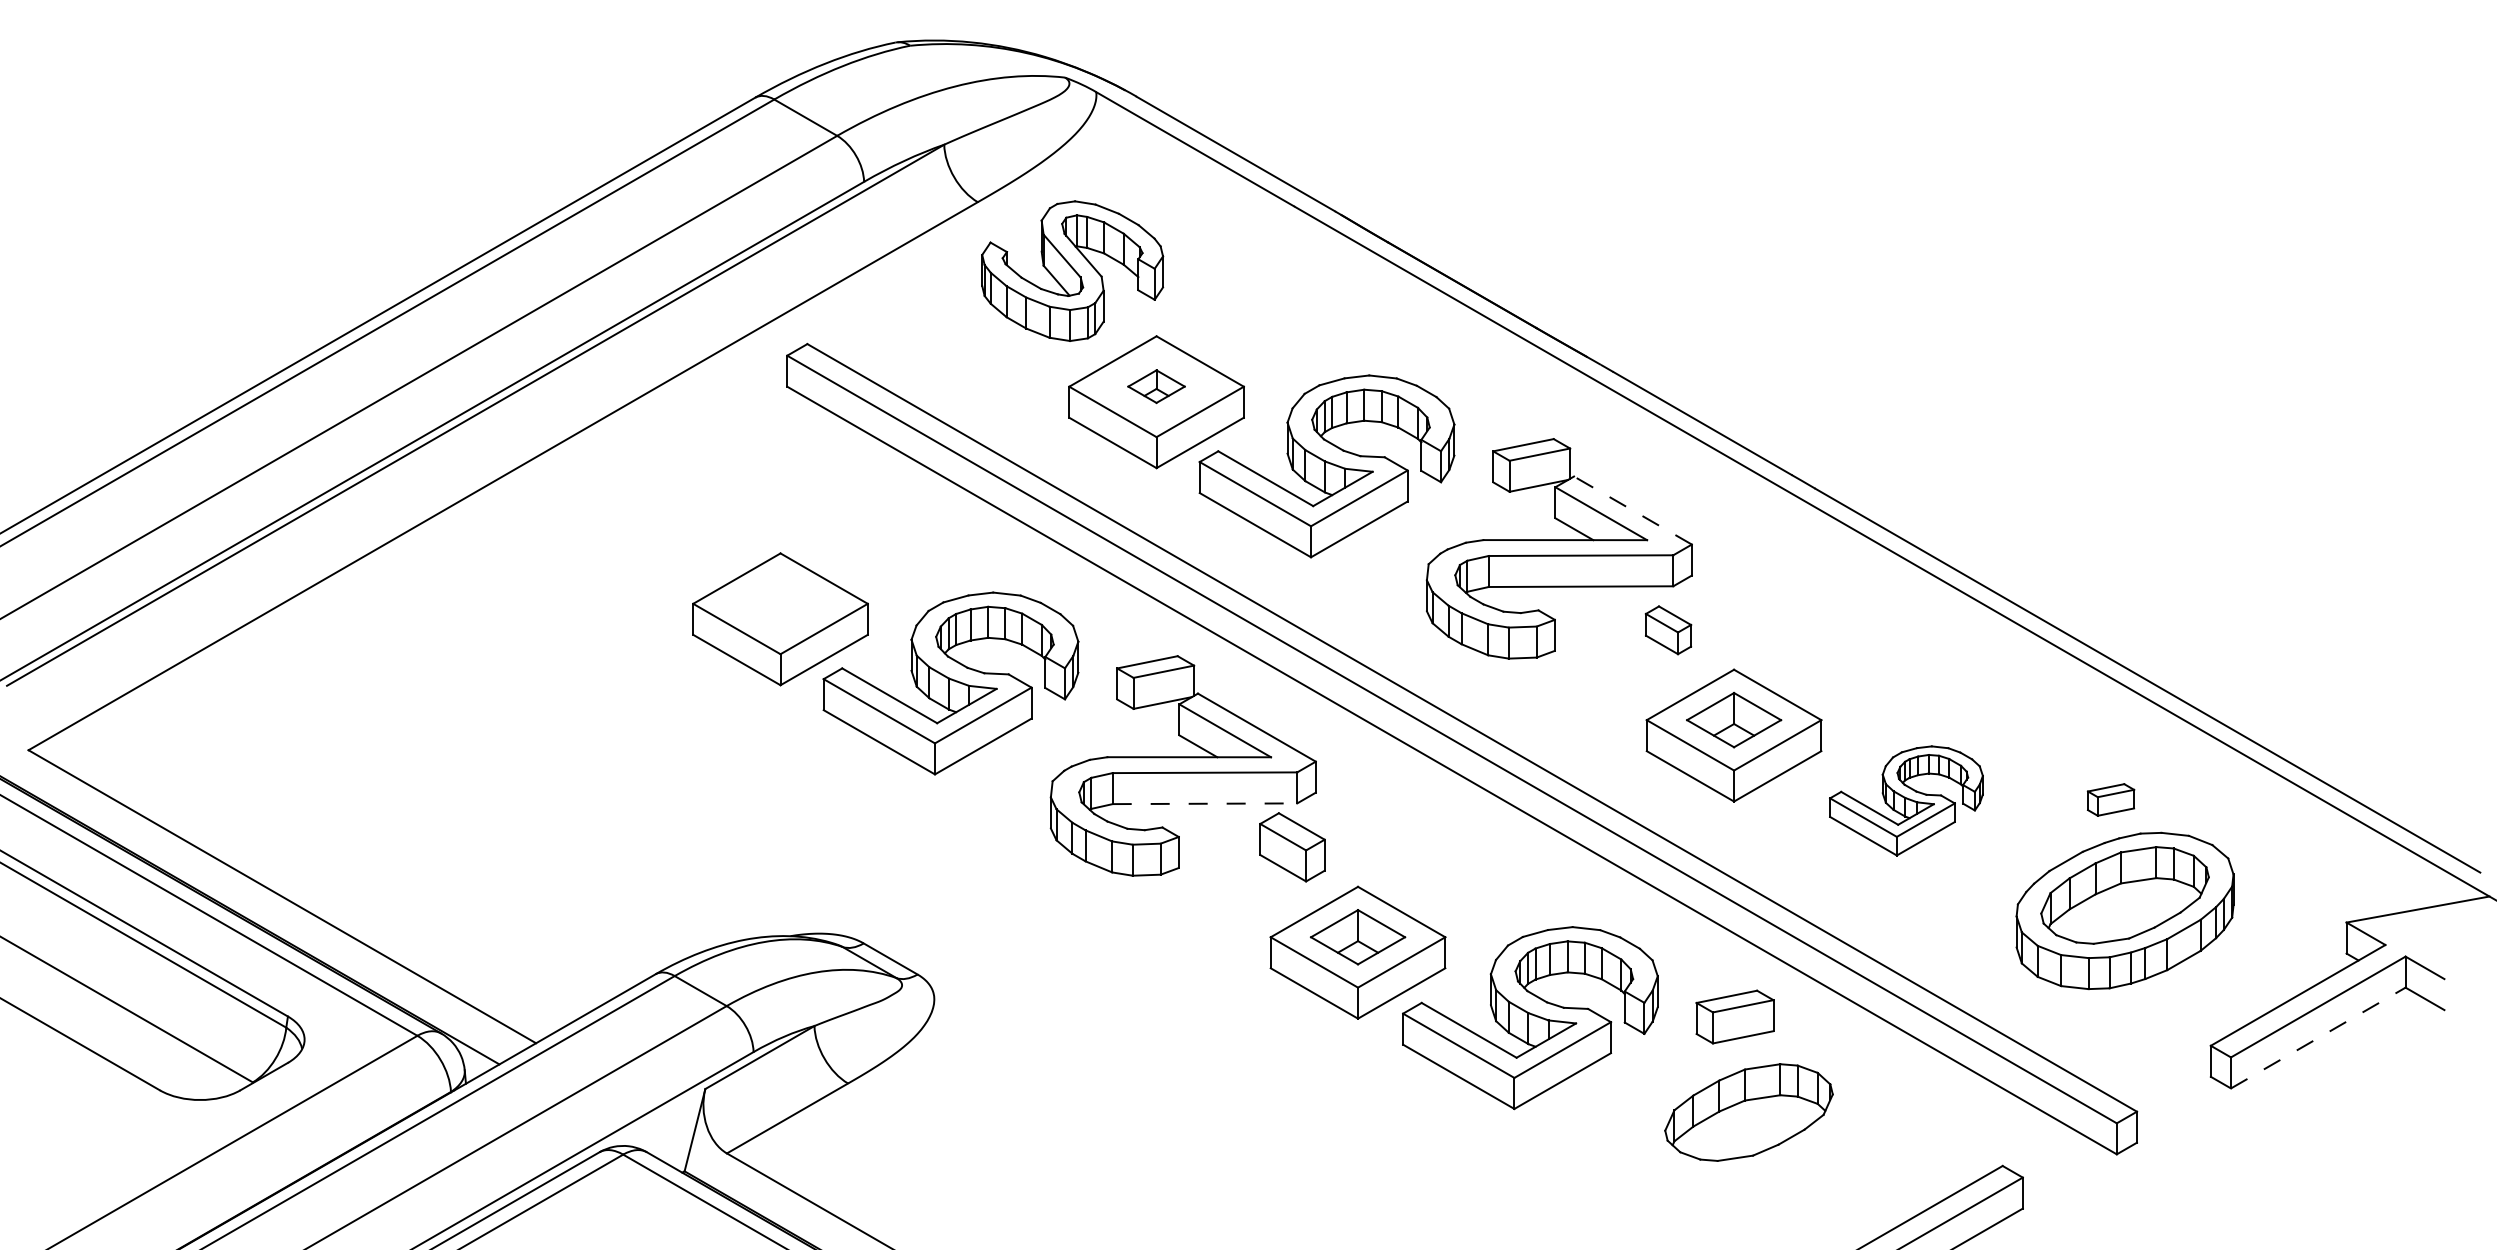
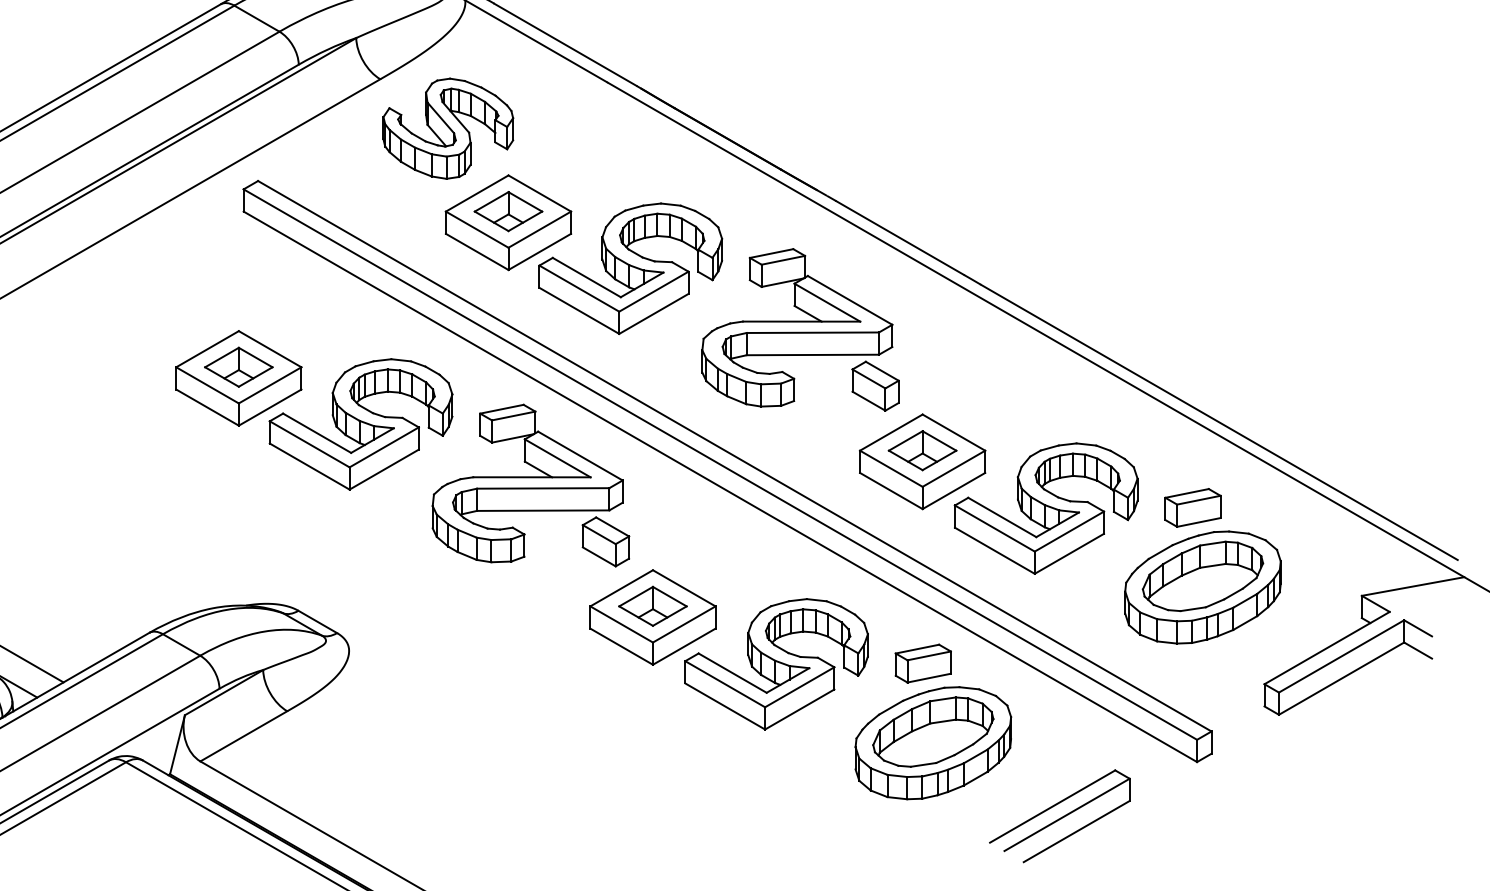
part: (1156, 386) -> (508, 211), size x1.67
line: (1632, 510) -> (849, 300), dashed -> solid
part: (780, 603) -> (238, 367), added
part: (1668, 630) -> (875, 386), size x1.43
part: (2110, 799) -> (1192, 507), size x1.67
part: (1906, 800) -> (1046, 508), size x1.67
line: (1205, 803) -> (543, 510), dashed -> solid
line: (2318, 1038) -> (1341, 678), dashed -> solid
part: (1748, 1128) -> (932, 743), added

